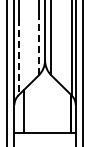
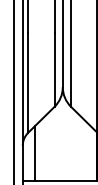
line: (38, 46) -> (54, 69), dashed -> solid
line: (18, 57) -> (28, 83), dashed -> solid

